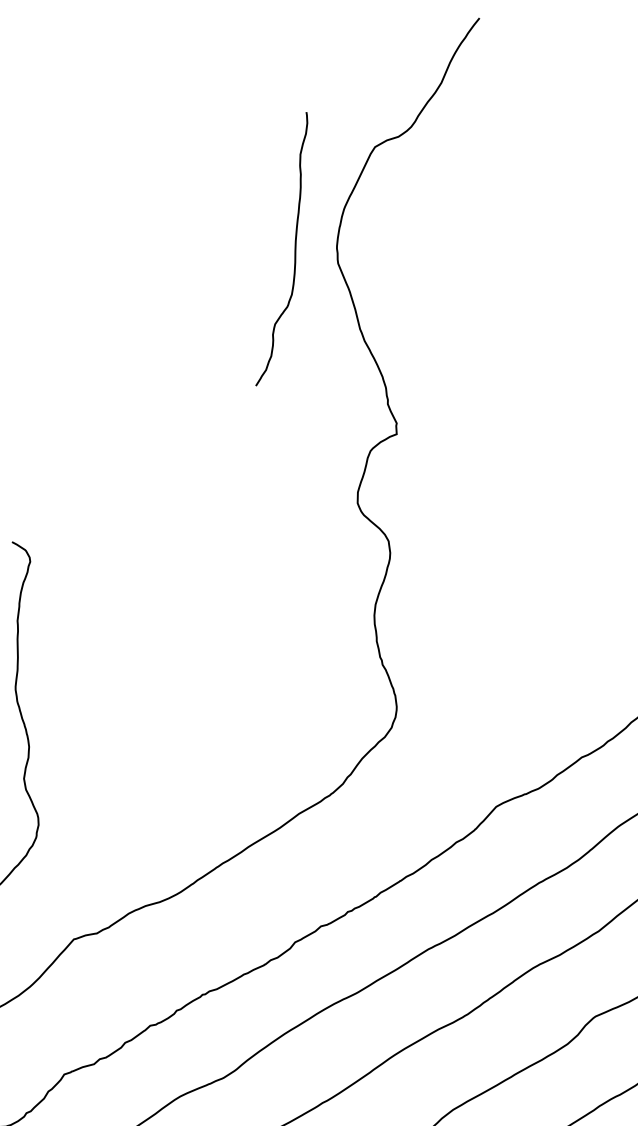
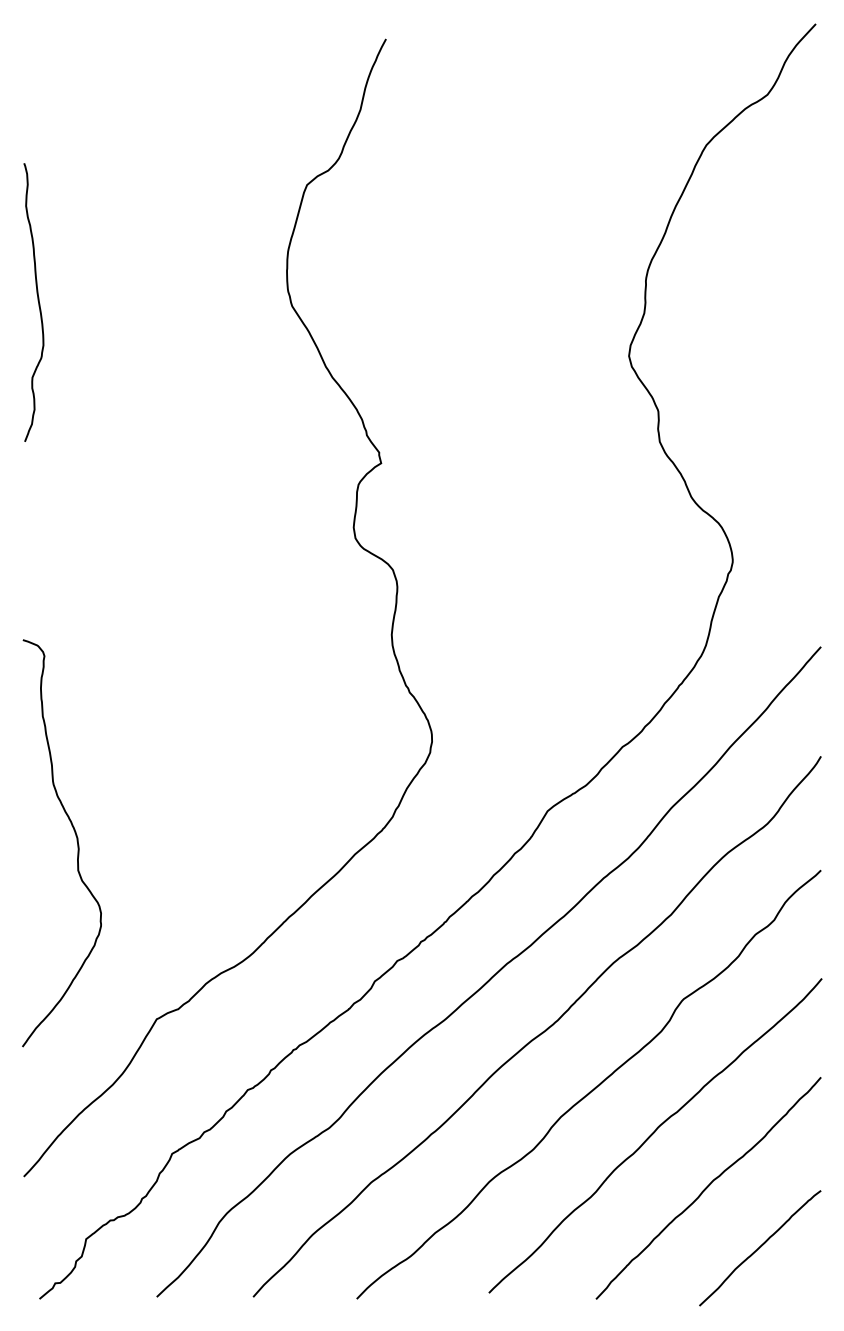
curve: (294, 249) -> (37, 300), moved

